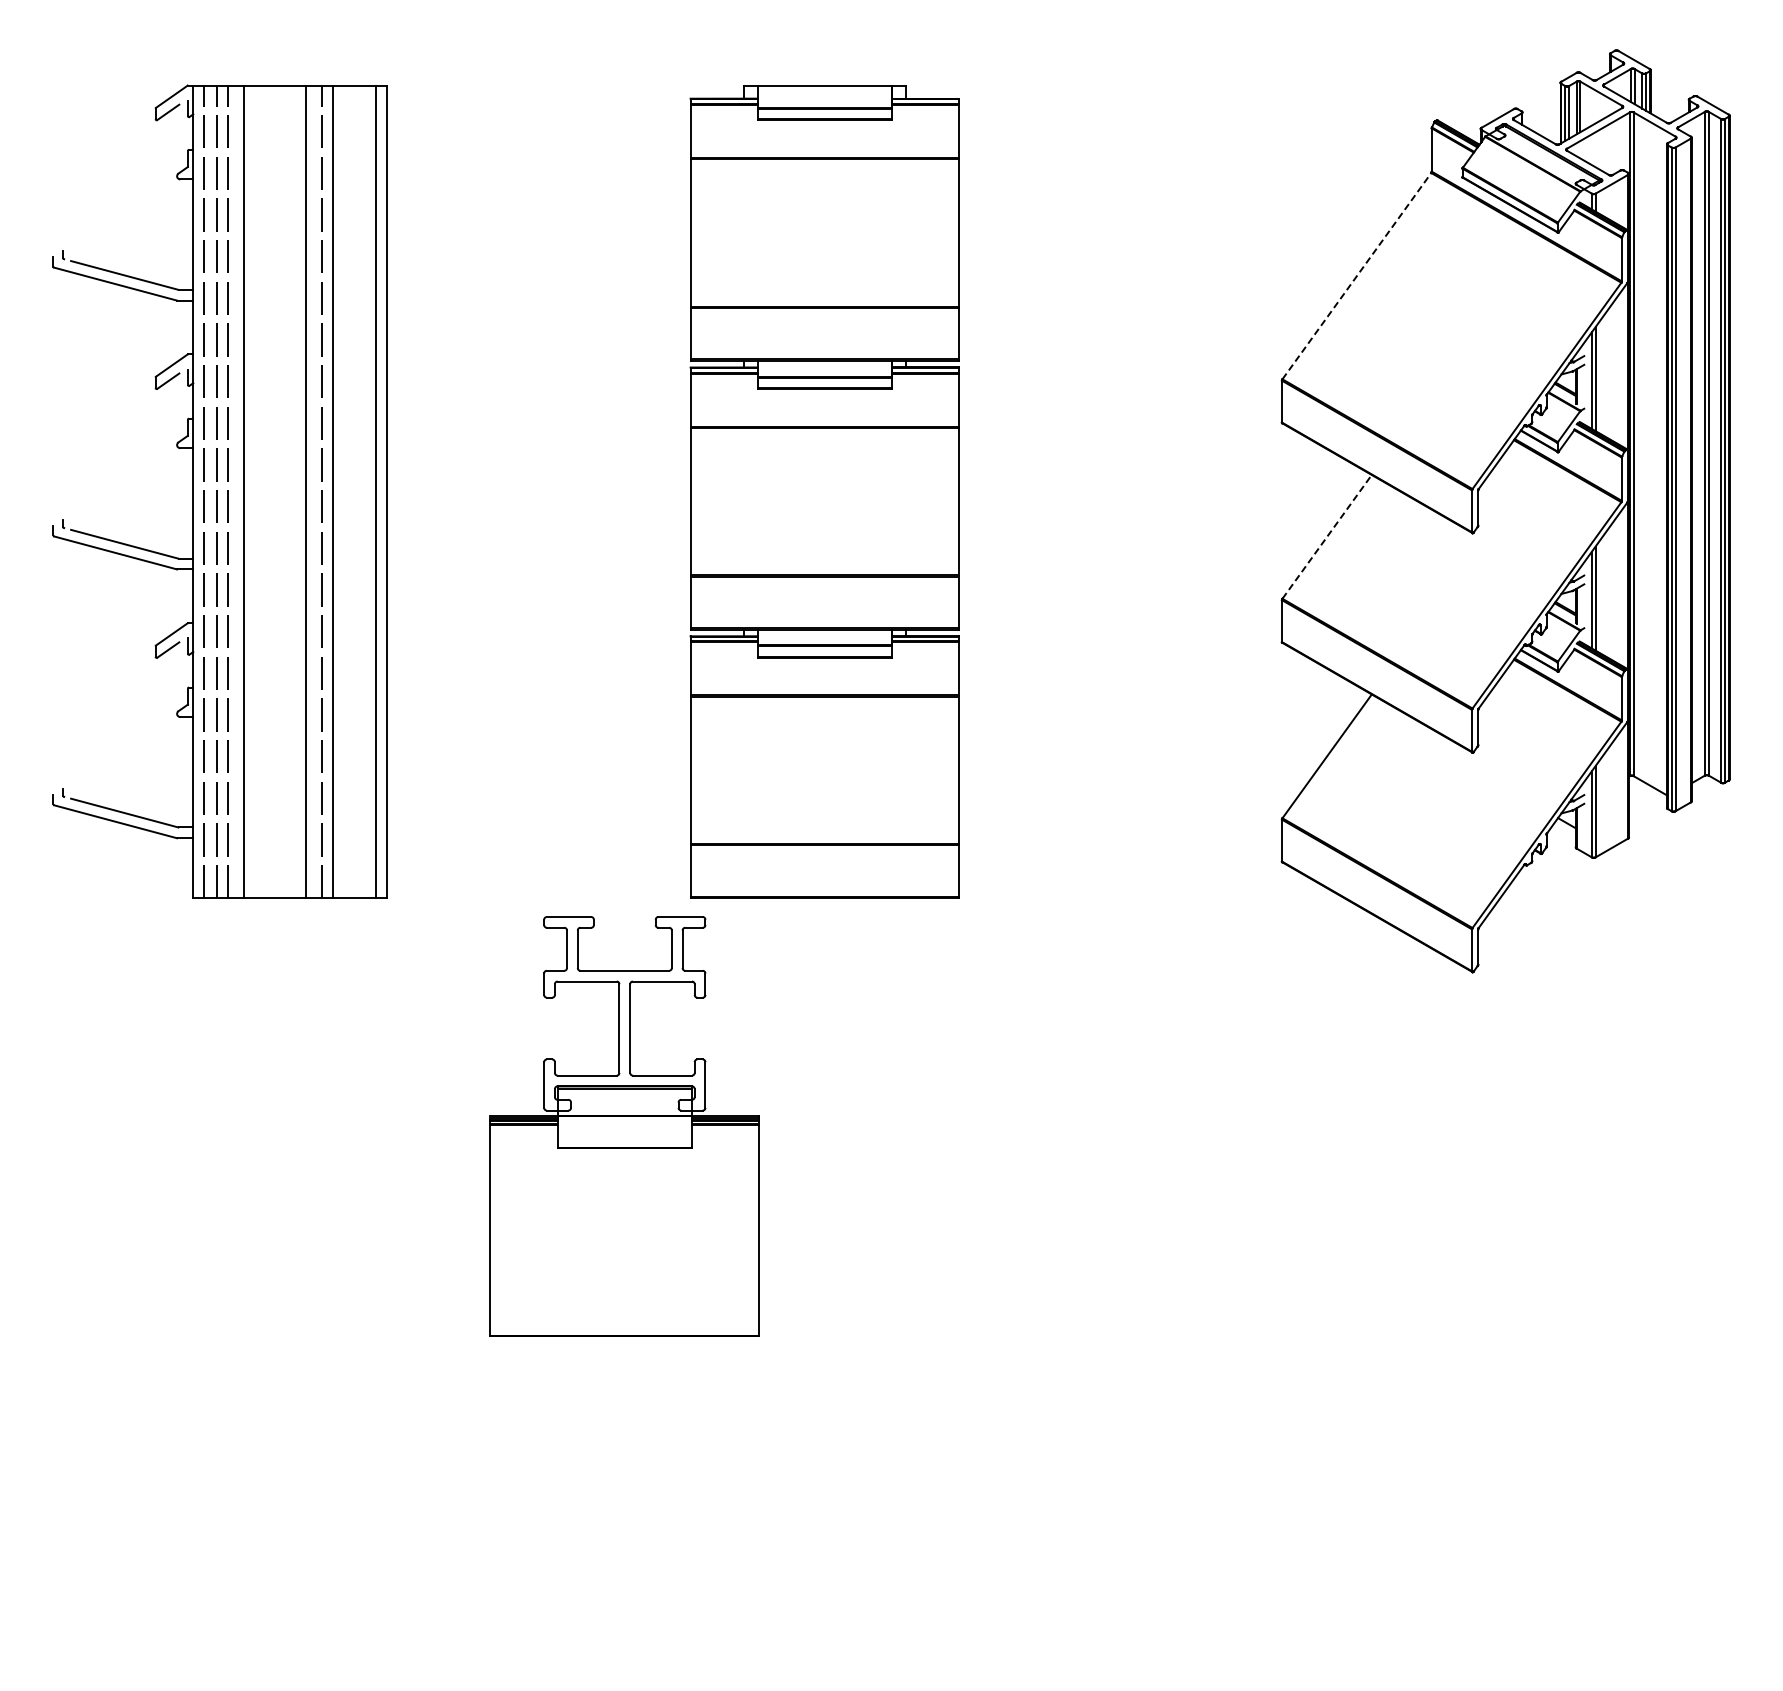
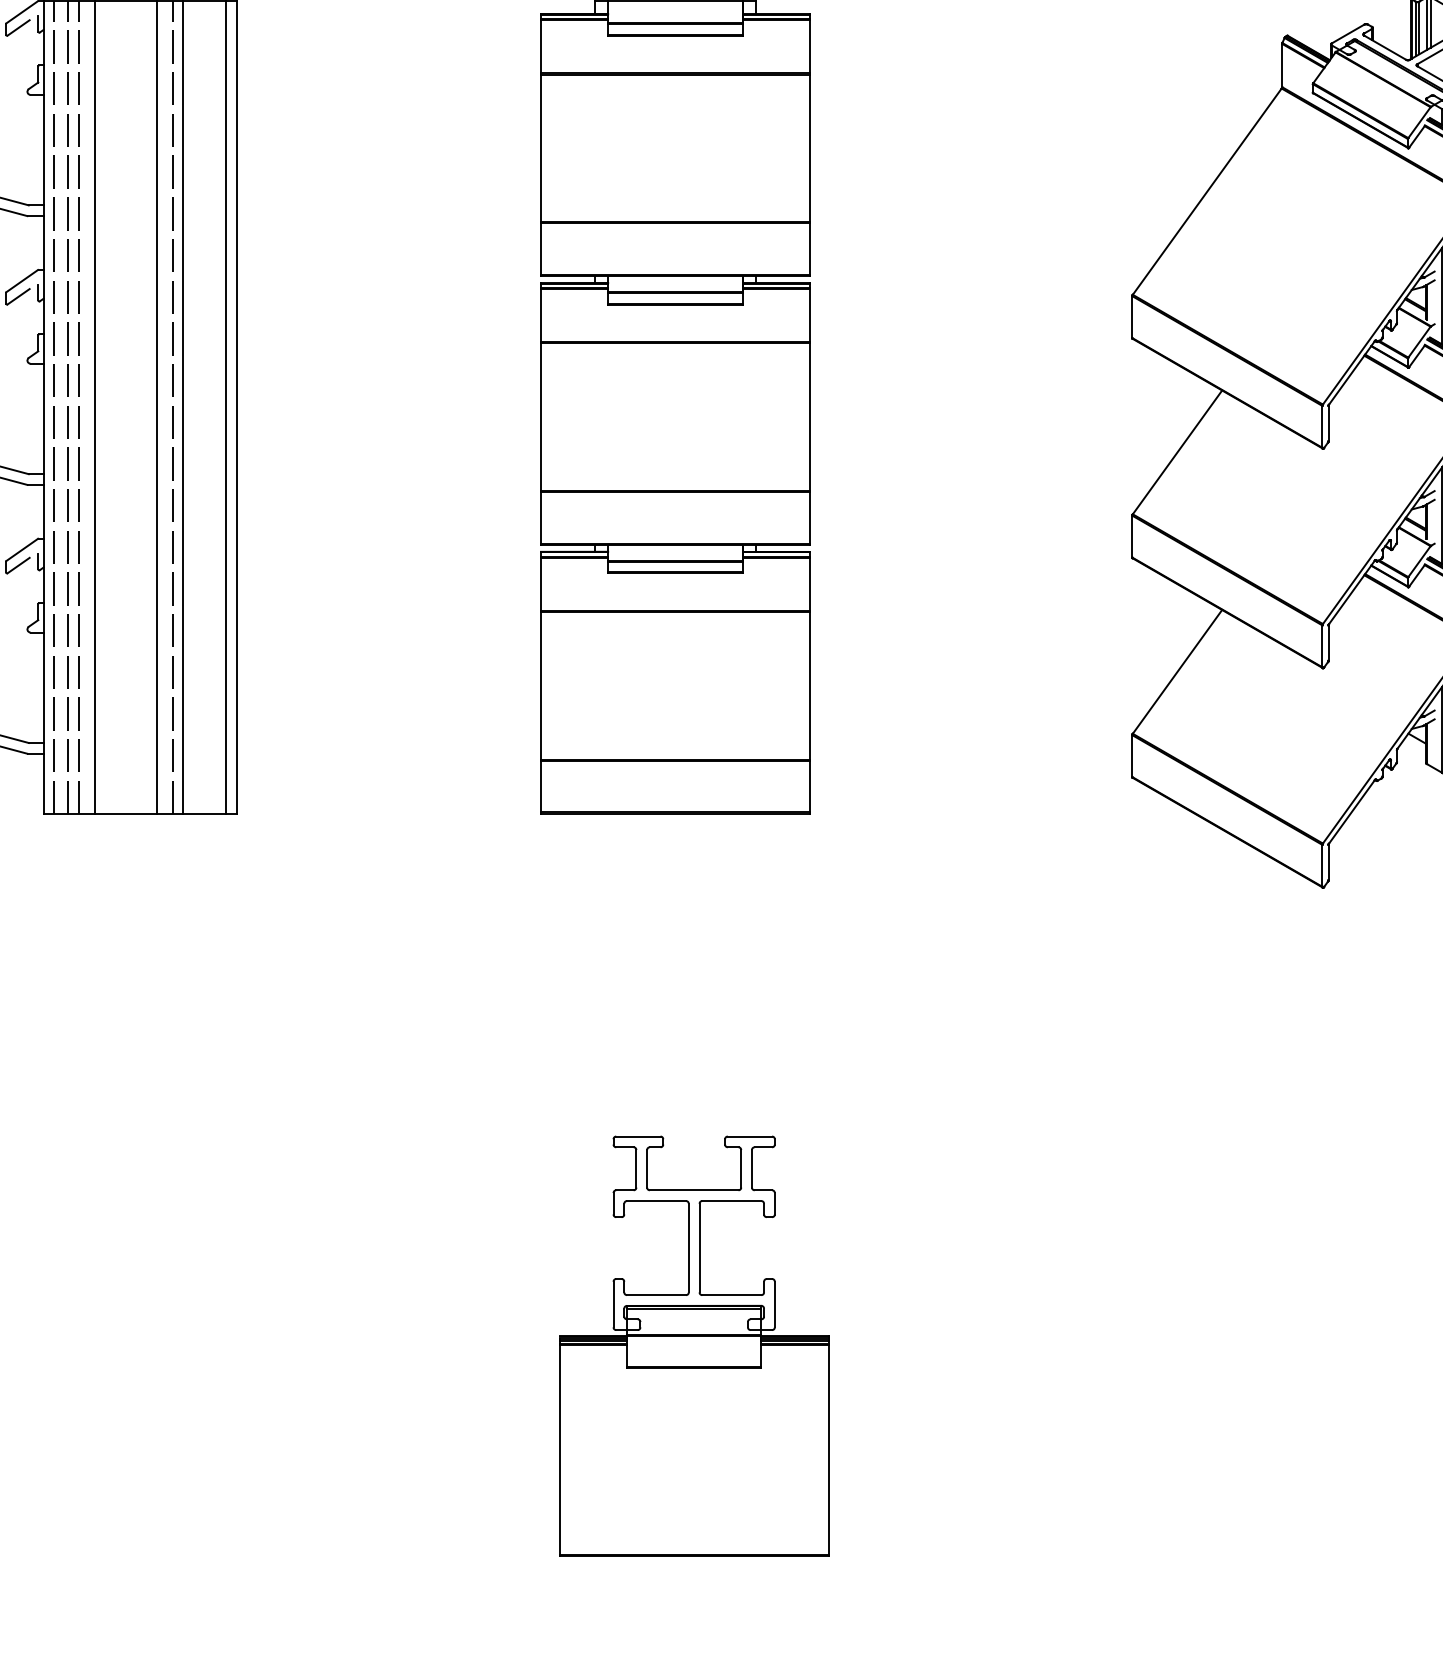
line: (1357, 275) -> (1207, 191), dashed -> solid
line: (1327, 536) -> (1177, 452), dashed -> solid
part: (624, 1126) -> (693, 1346), moved

